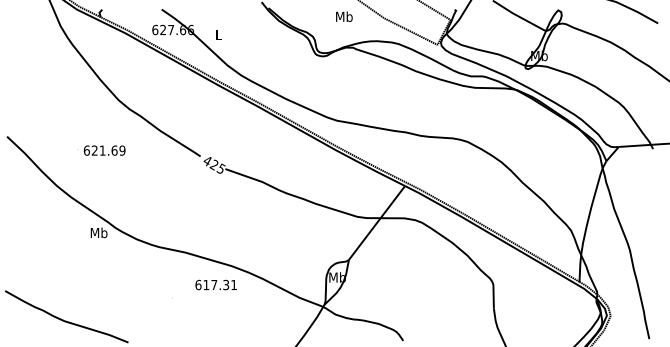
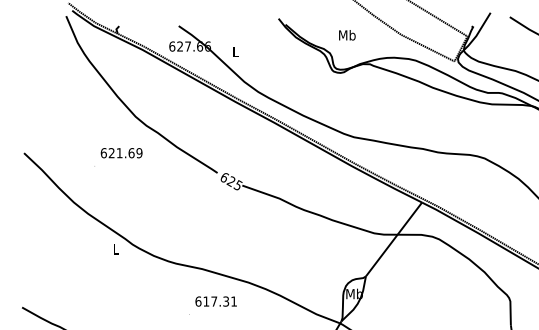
text: (344, 16) -> (347, 35), moved
text: (104, 150) -> (121, 153), moved
text: (207, 161) -> (224, 178), 425 -> 625
text: (98, 232) -> (115, 249), Mb -> L
text: (215, 284) -> (215, 301), moved

